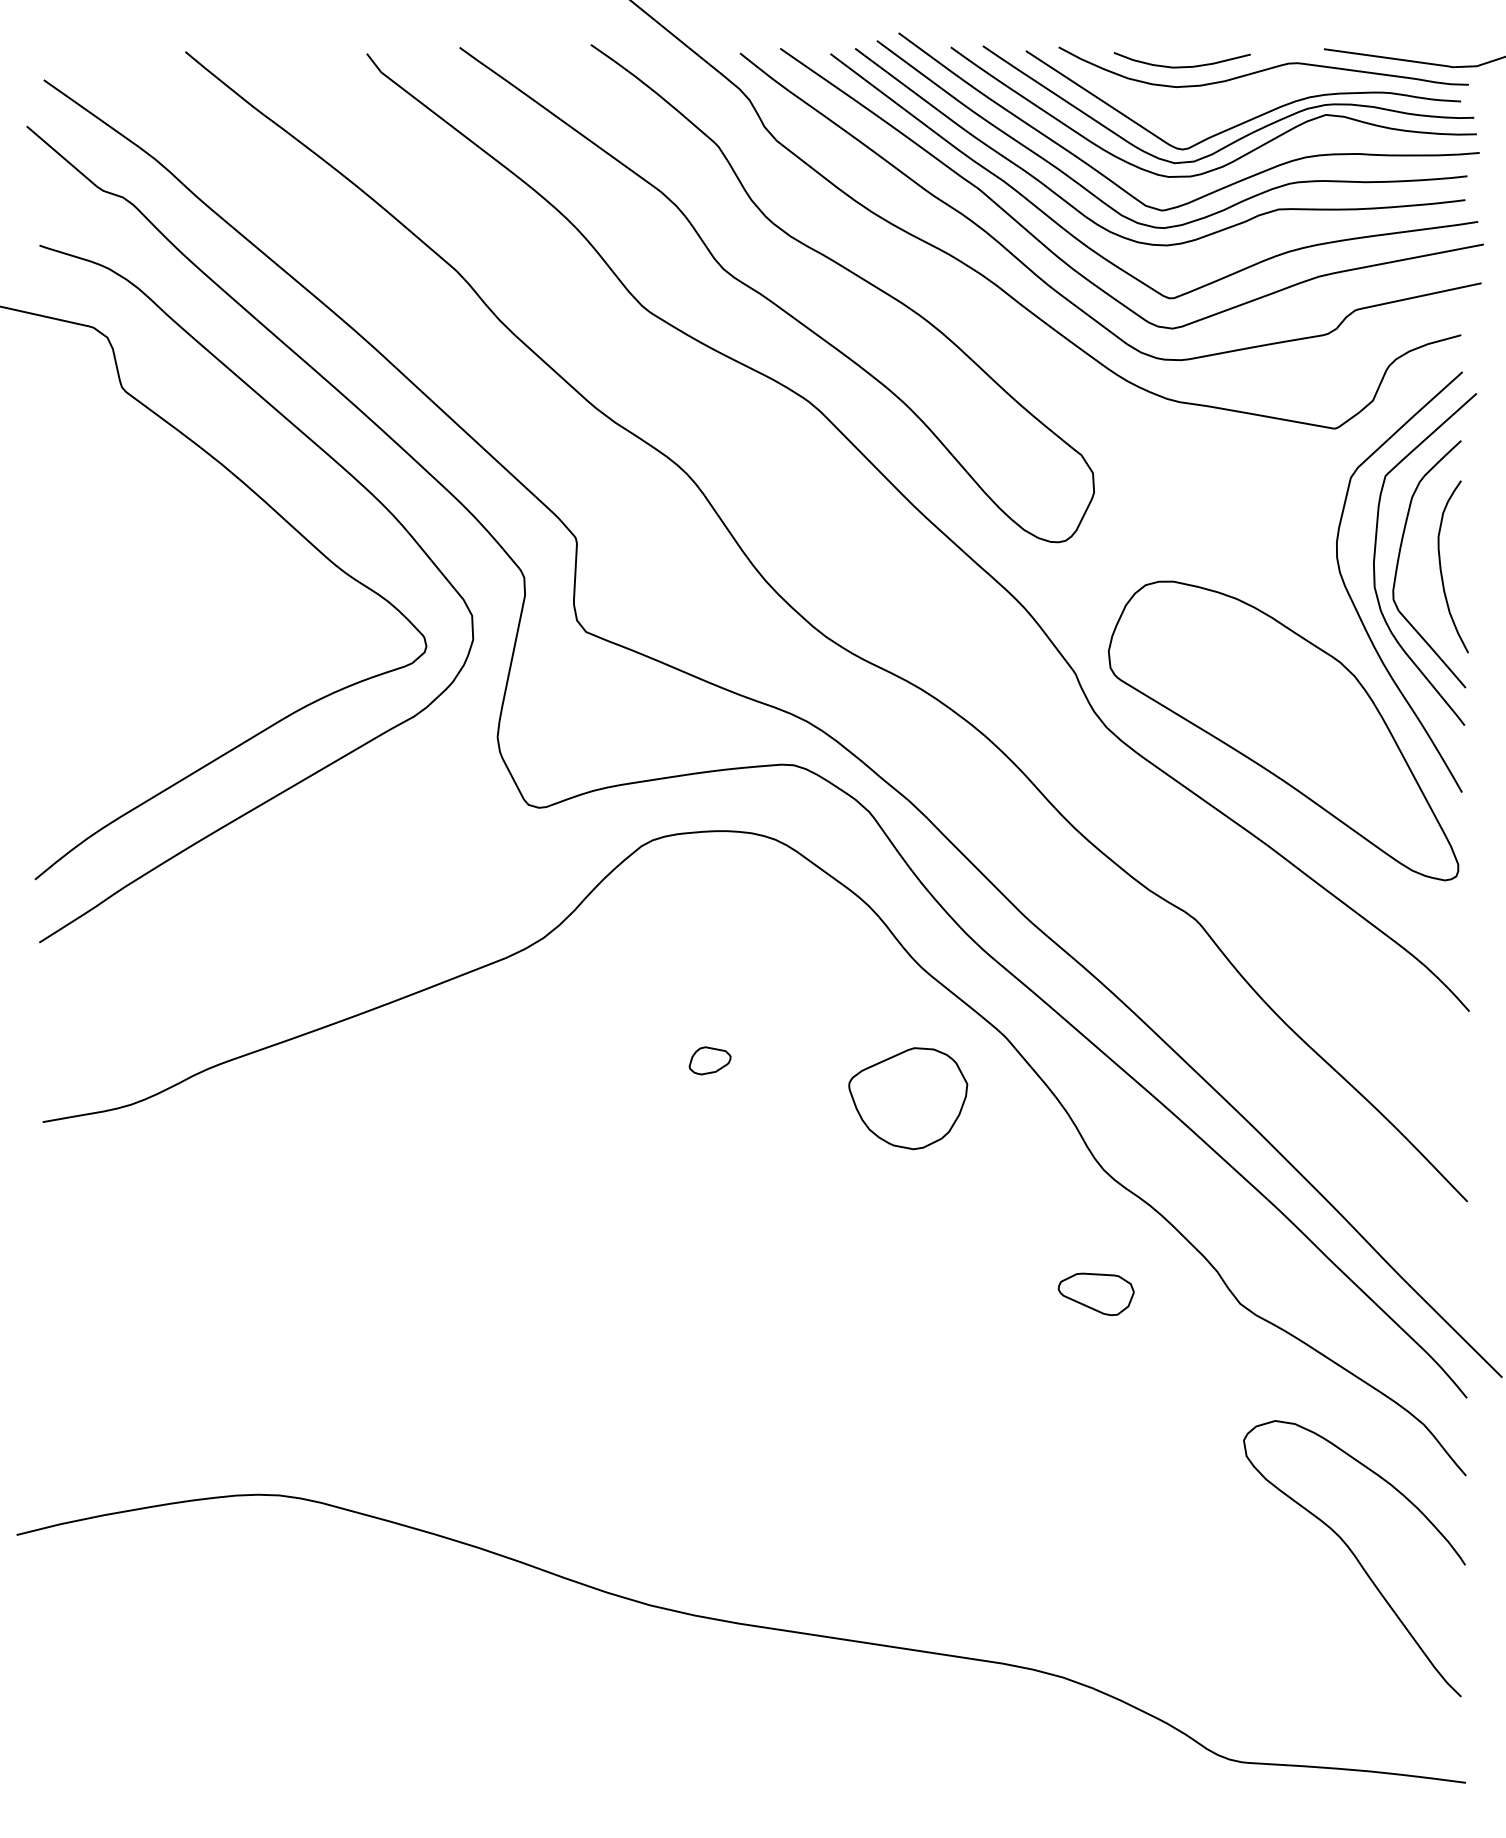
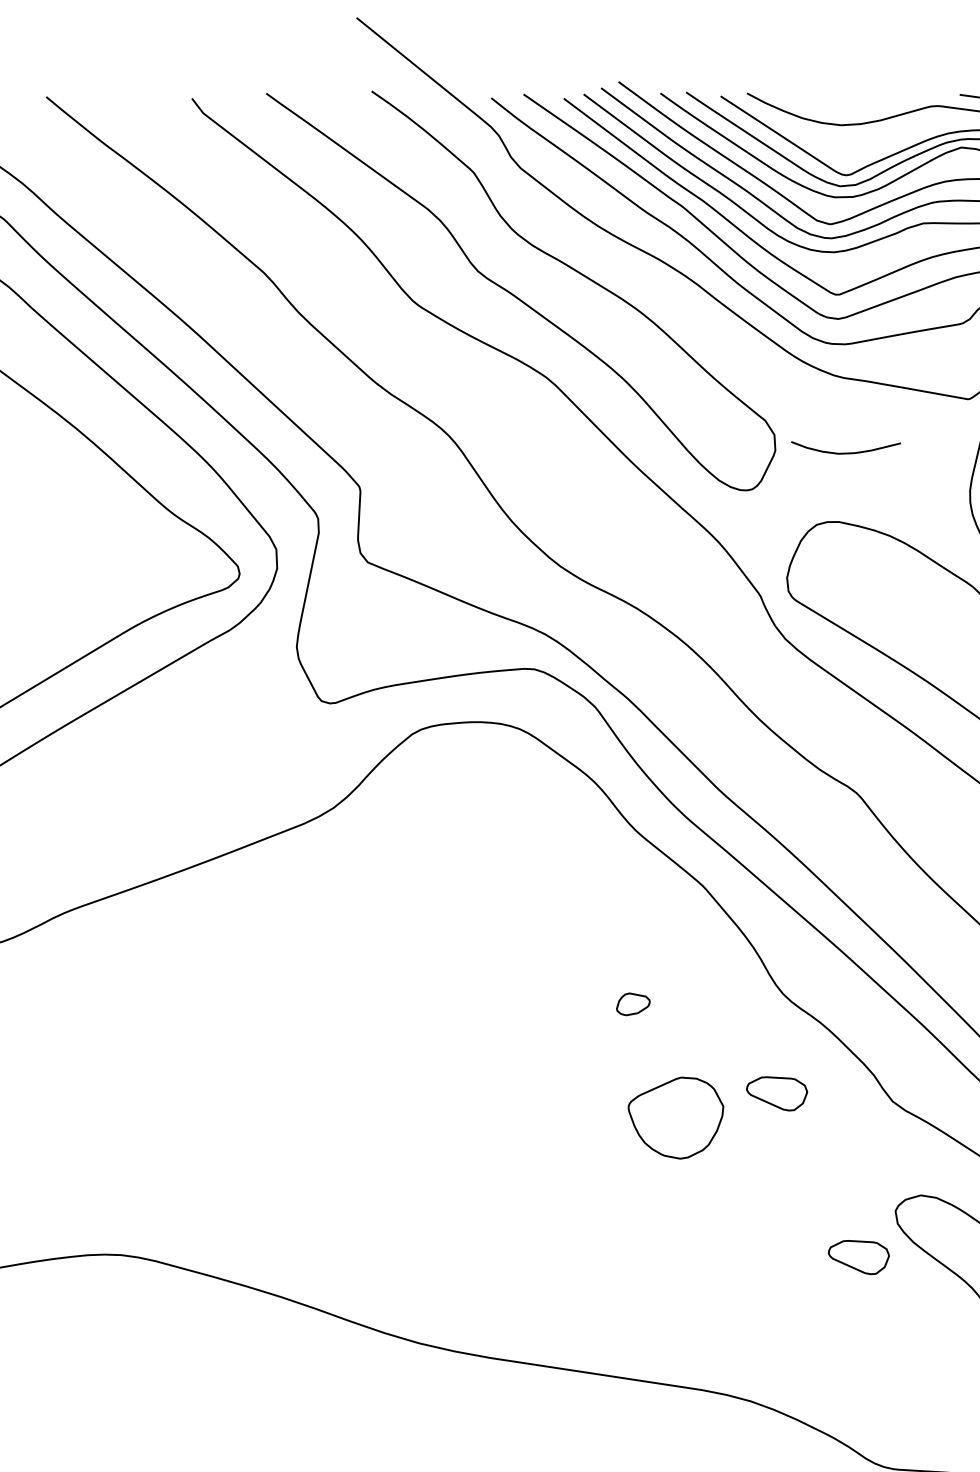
curve: (1181, 66) -> (845, 452), moved
part: (709, 1060) -> (632, 1004), moved
part: (908, 1098) -> (676, 1118), moved
part: (1197, 1498) -> (858, 1257), added

